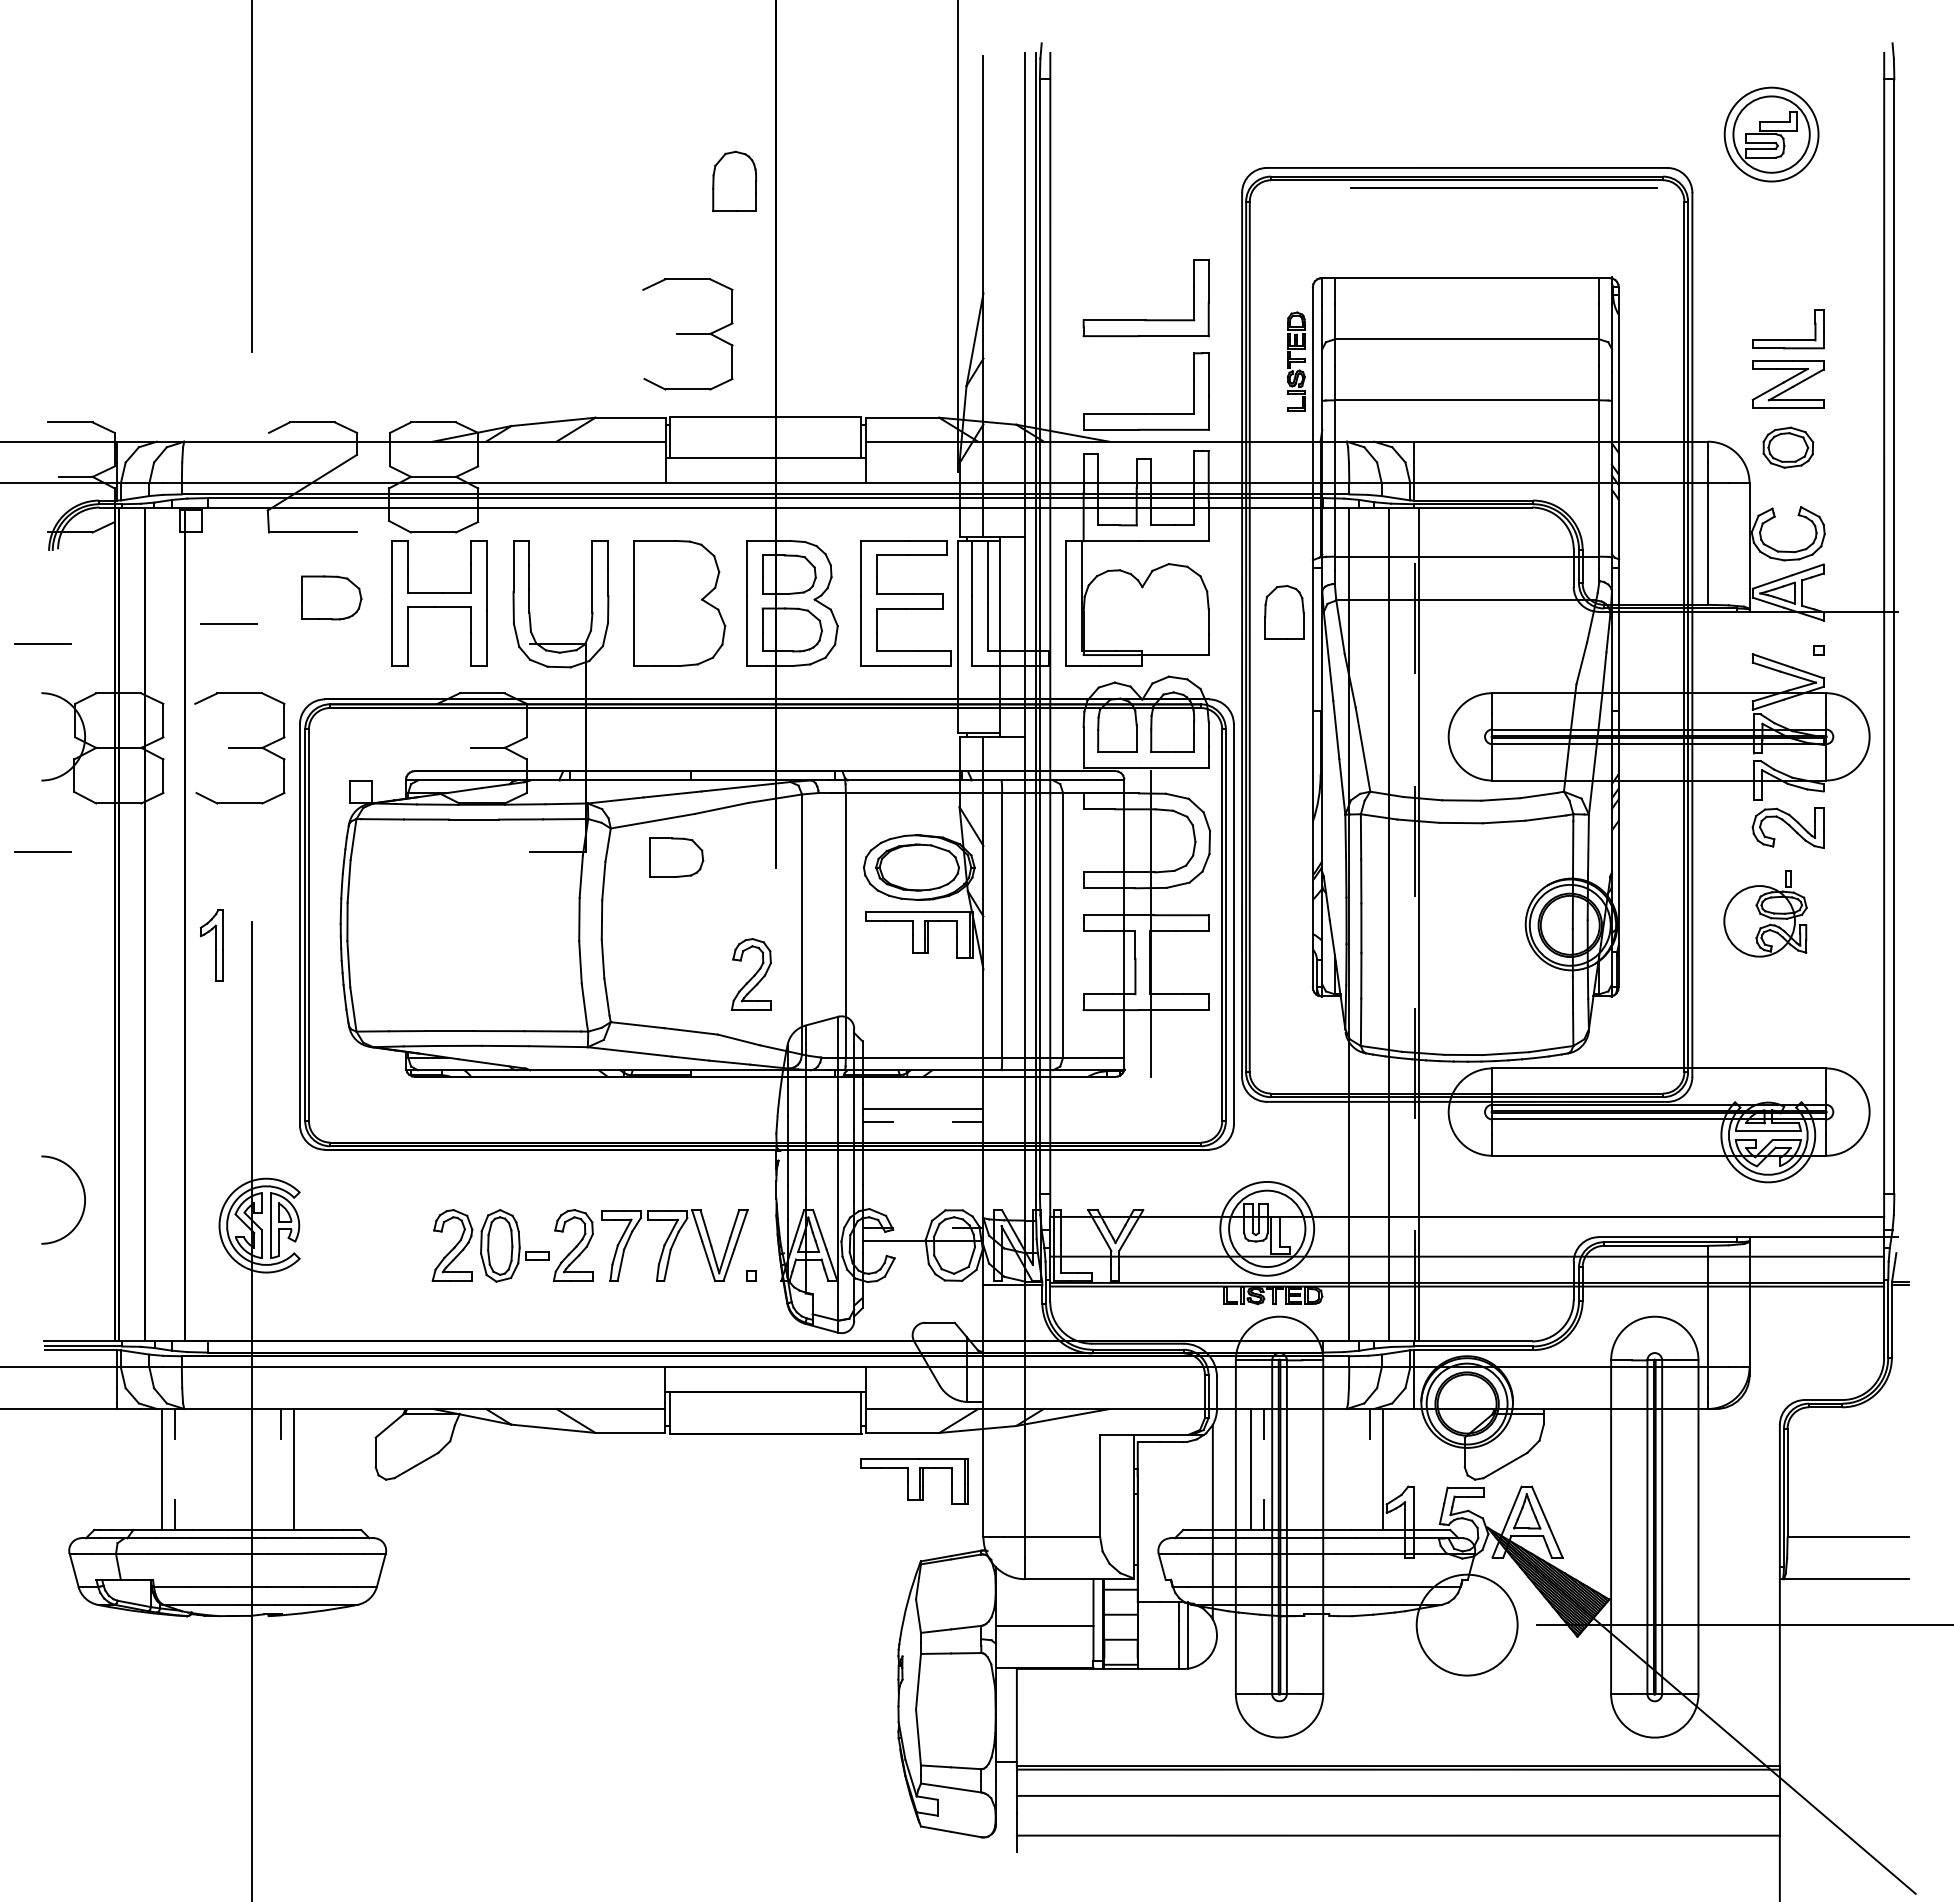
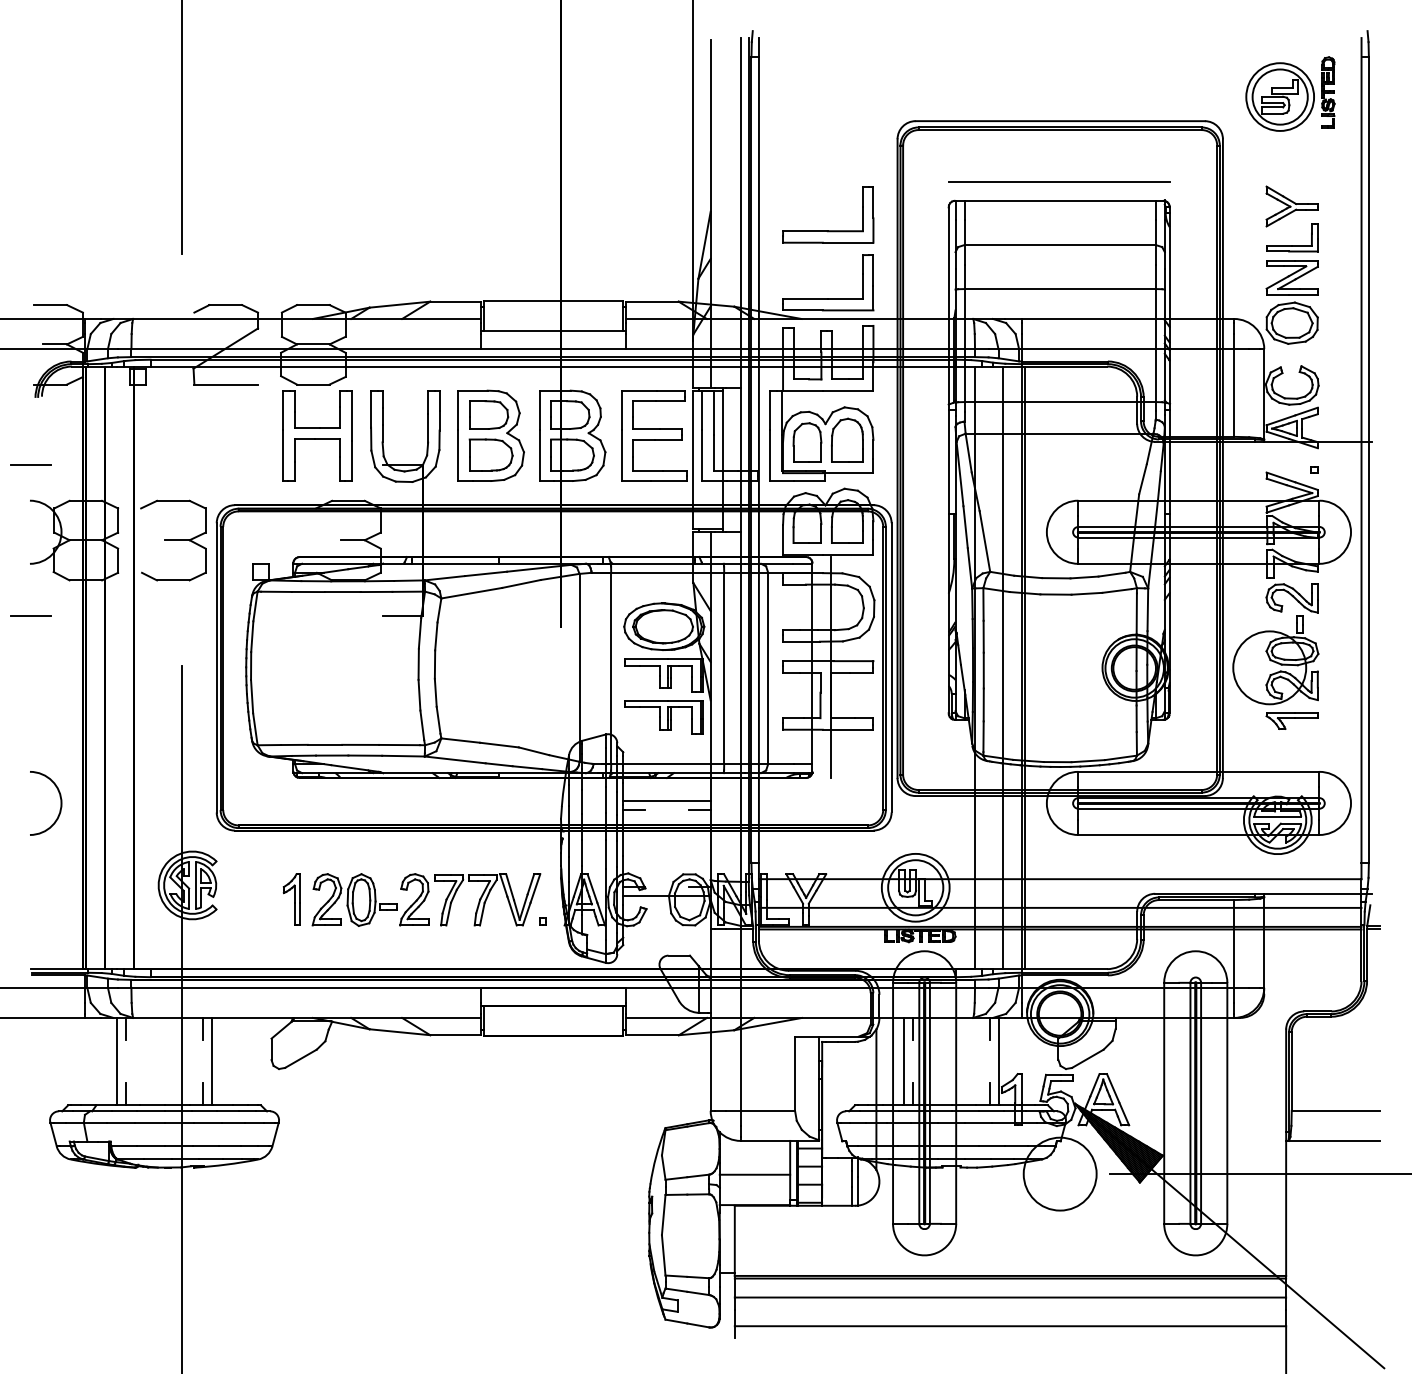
part: (734, 180) -> (847, 439), moved
line: (1503, 187) -> (1058, 181), moved
part: (1787, 285) -> (1291, 206), added
part: (687, 334) -> (496, 241), removed
part: (1296, 361) -> (1328, 92), moved
part: (1788, 447) -> (1292, 323), size x1.43
part: (331, 597) -> (491, 454), moved
part: (1284, 612) -> (807, 442), moved
line: (228, 623) -> (165, 450), removed
part: (676, 857) -> (488, 414), moved
part: (1765, 913) -> (1275, 659), size x1.43
line: (1414, 924) -> (1022, 667), dashed -> solid
part: (211, 945) -> (291, 899), moved
part: (750, 974) -> (542, 703), removed
part: (1787, 998) -> (1291, 721), added
arc: (83, 1195) -> (60, 800), moved
part: (914, 1481) -> (664, 716), moved
line: (280, 1514) -> (202, 1094), added
line: (1369, 1514) -> (989, 1094), added

